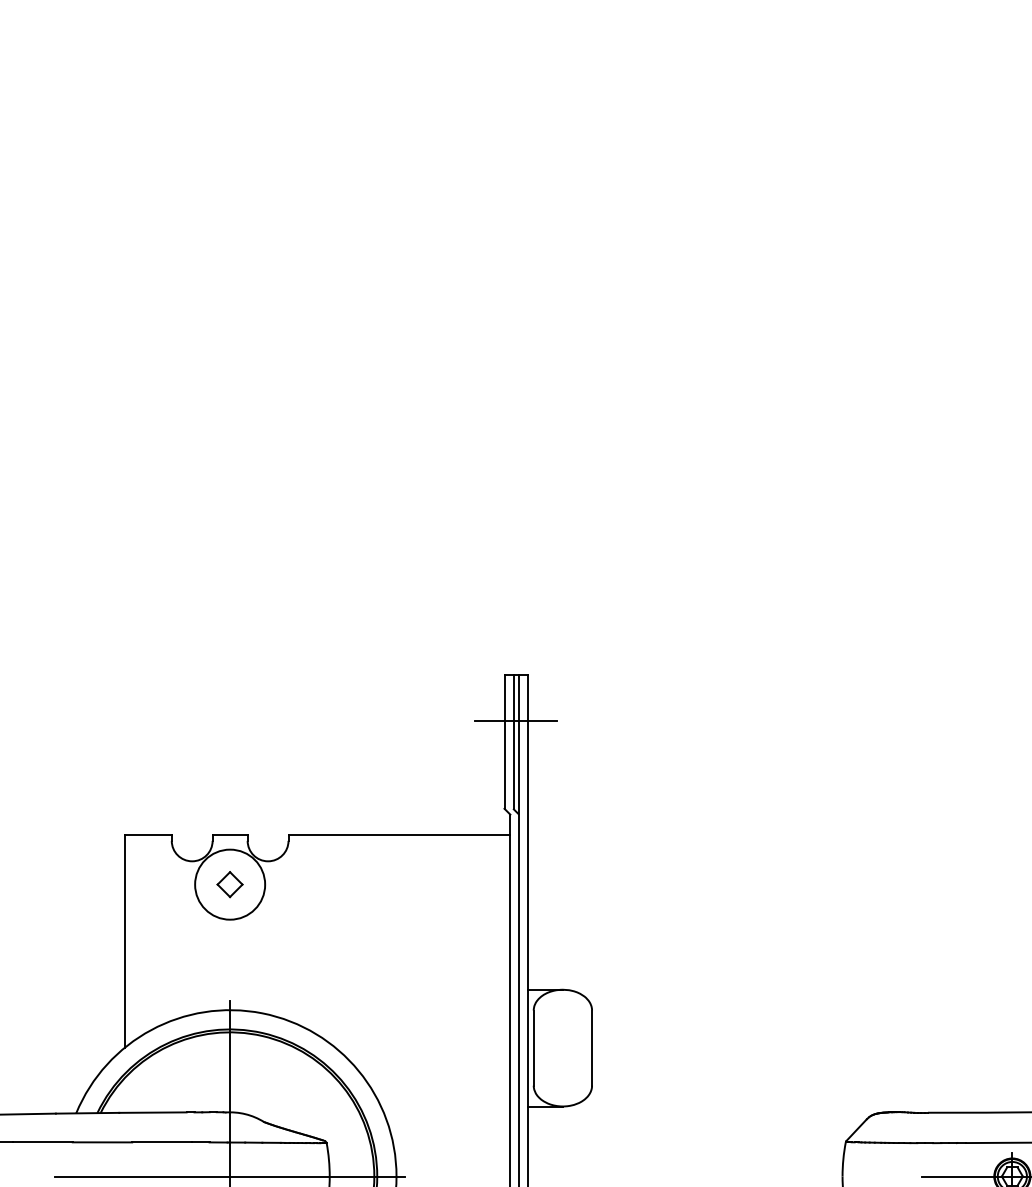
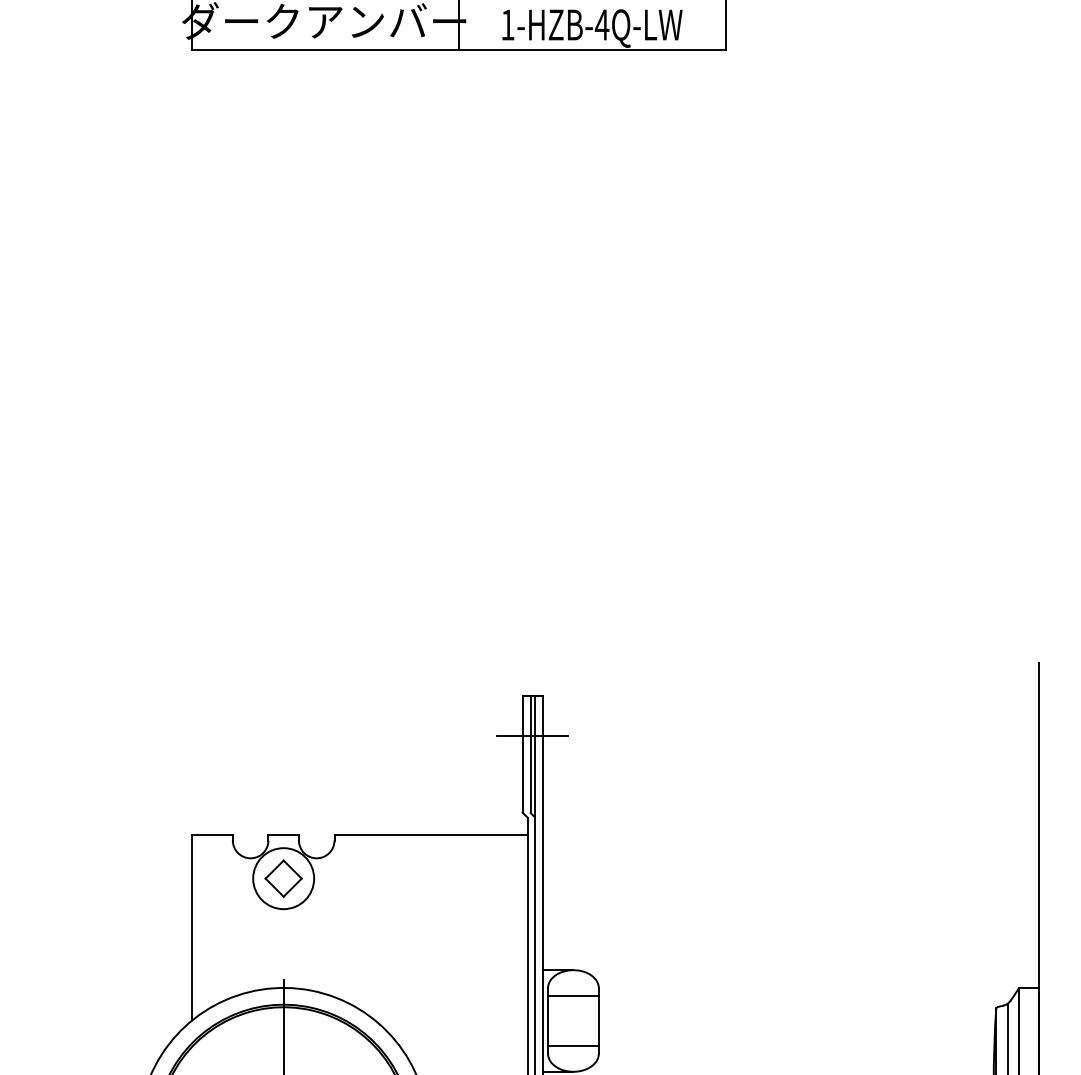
part: (229, 884) -> (283, 878), size x1.67
line: (562, 1018) -> (573, 995), added
line: (562, 1077) -> (573, 1046), added

